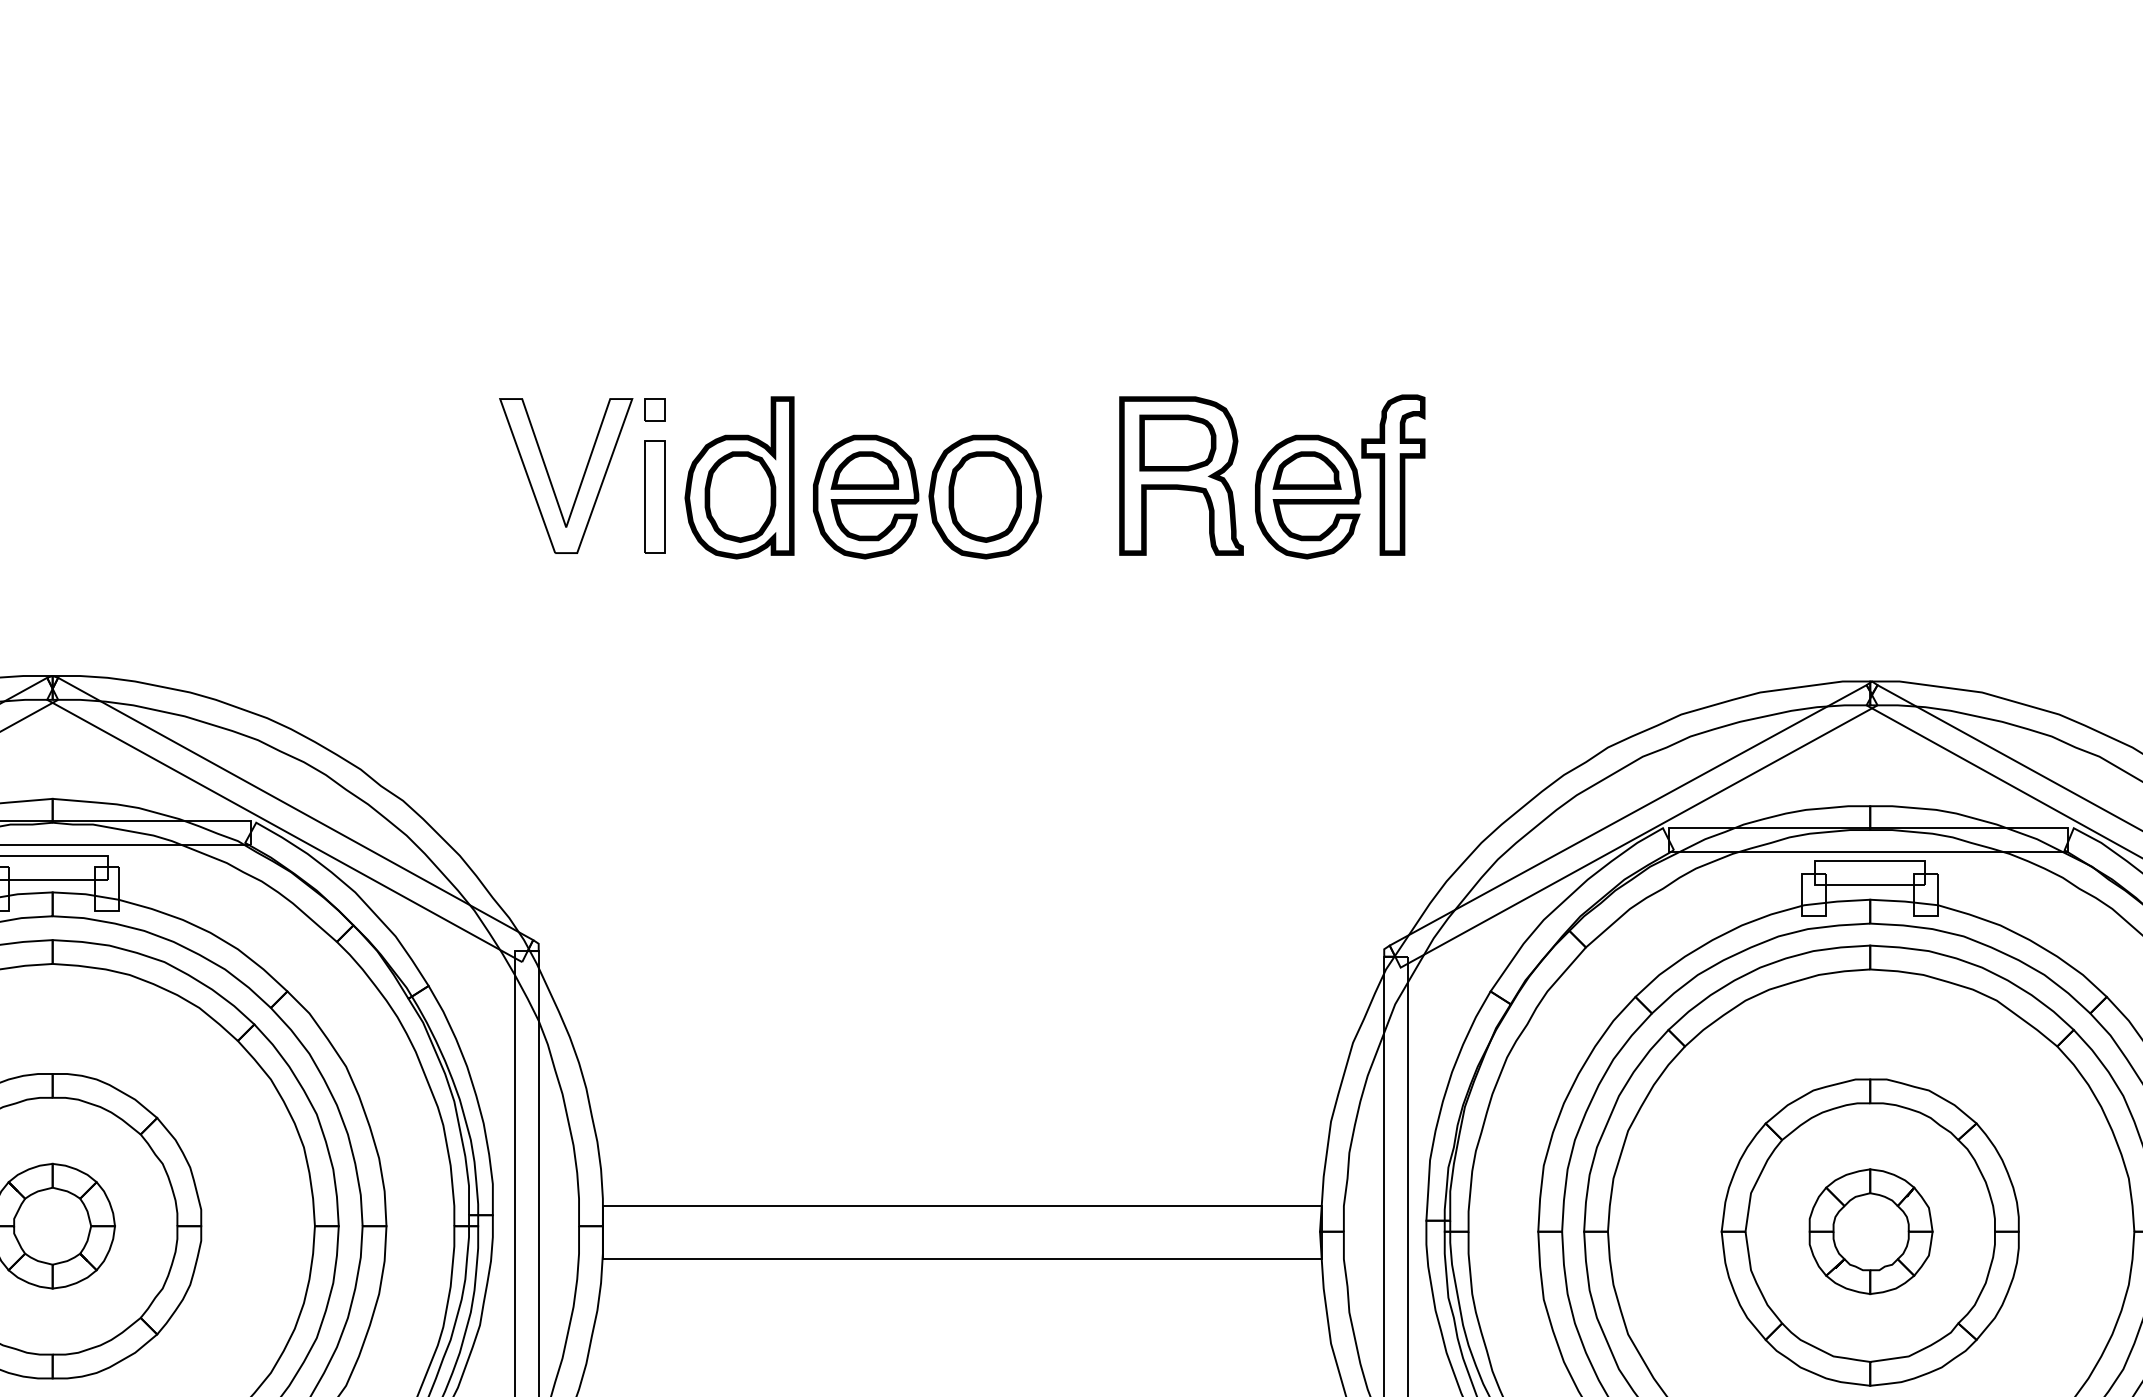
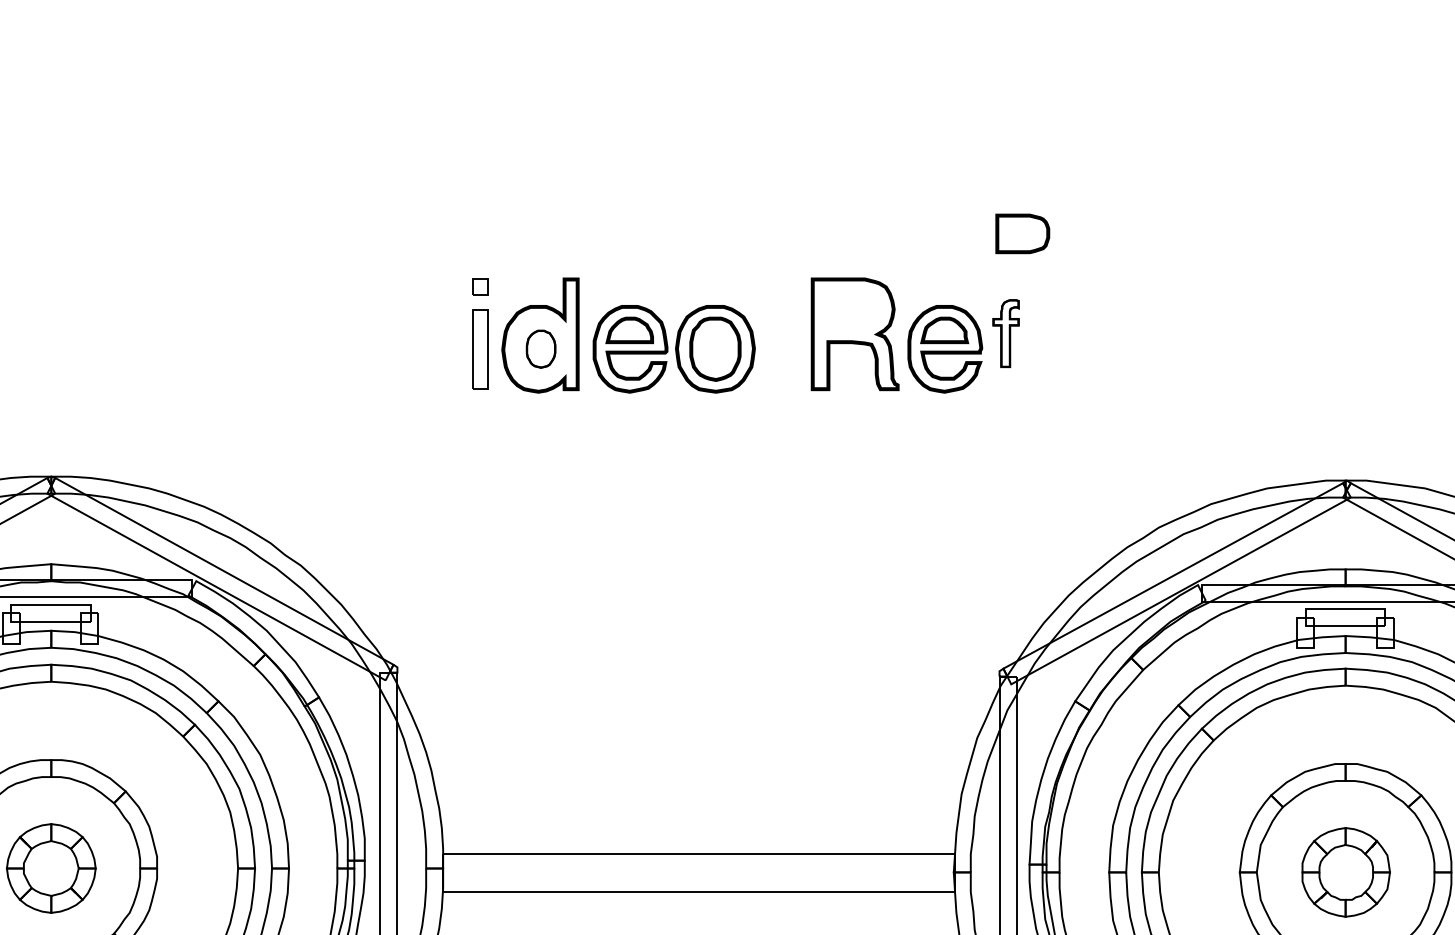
part: (1177, 442) -> (1022, 233), moved
part: (1393, 474) -> (1006, 333), size x0.6
part: (581, 479) -> (427, 336), removed
part: (740, 496) -> (541, 348), size x0.6

